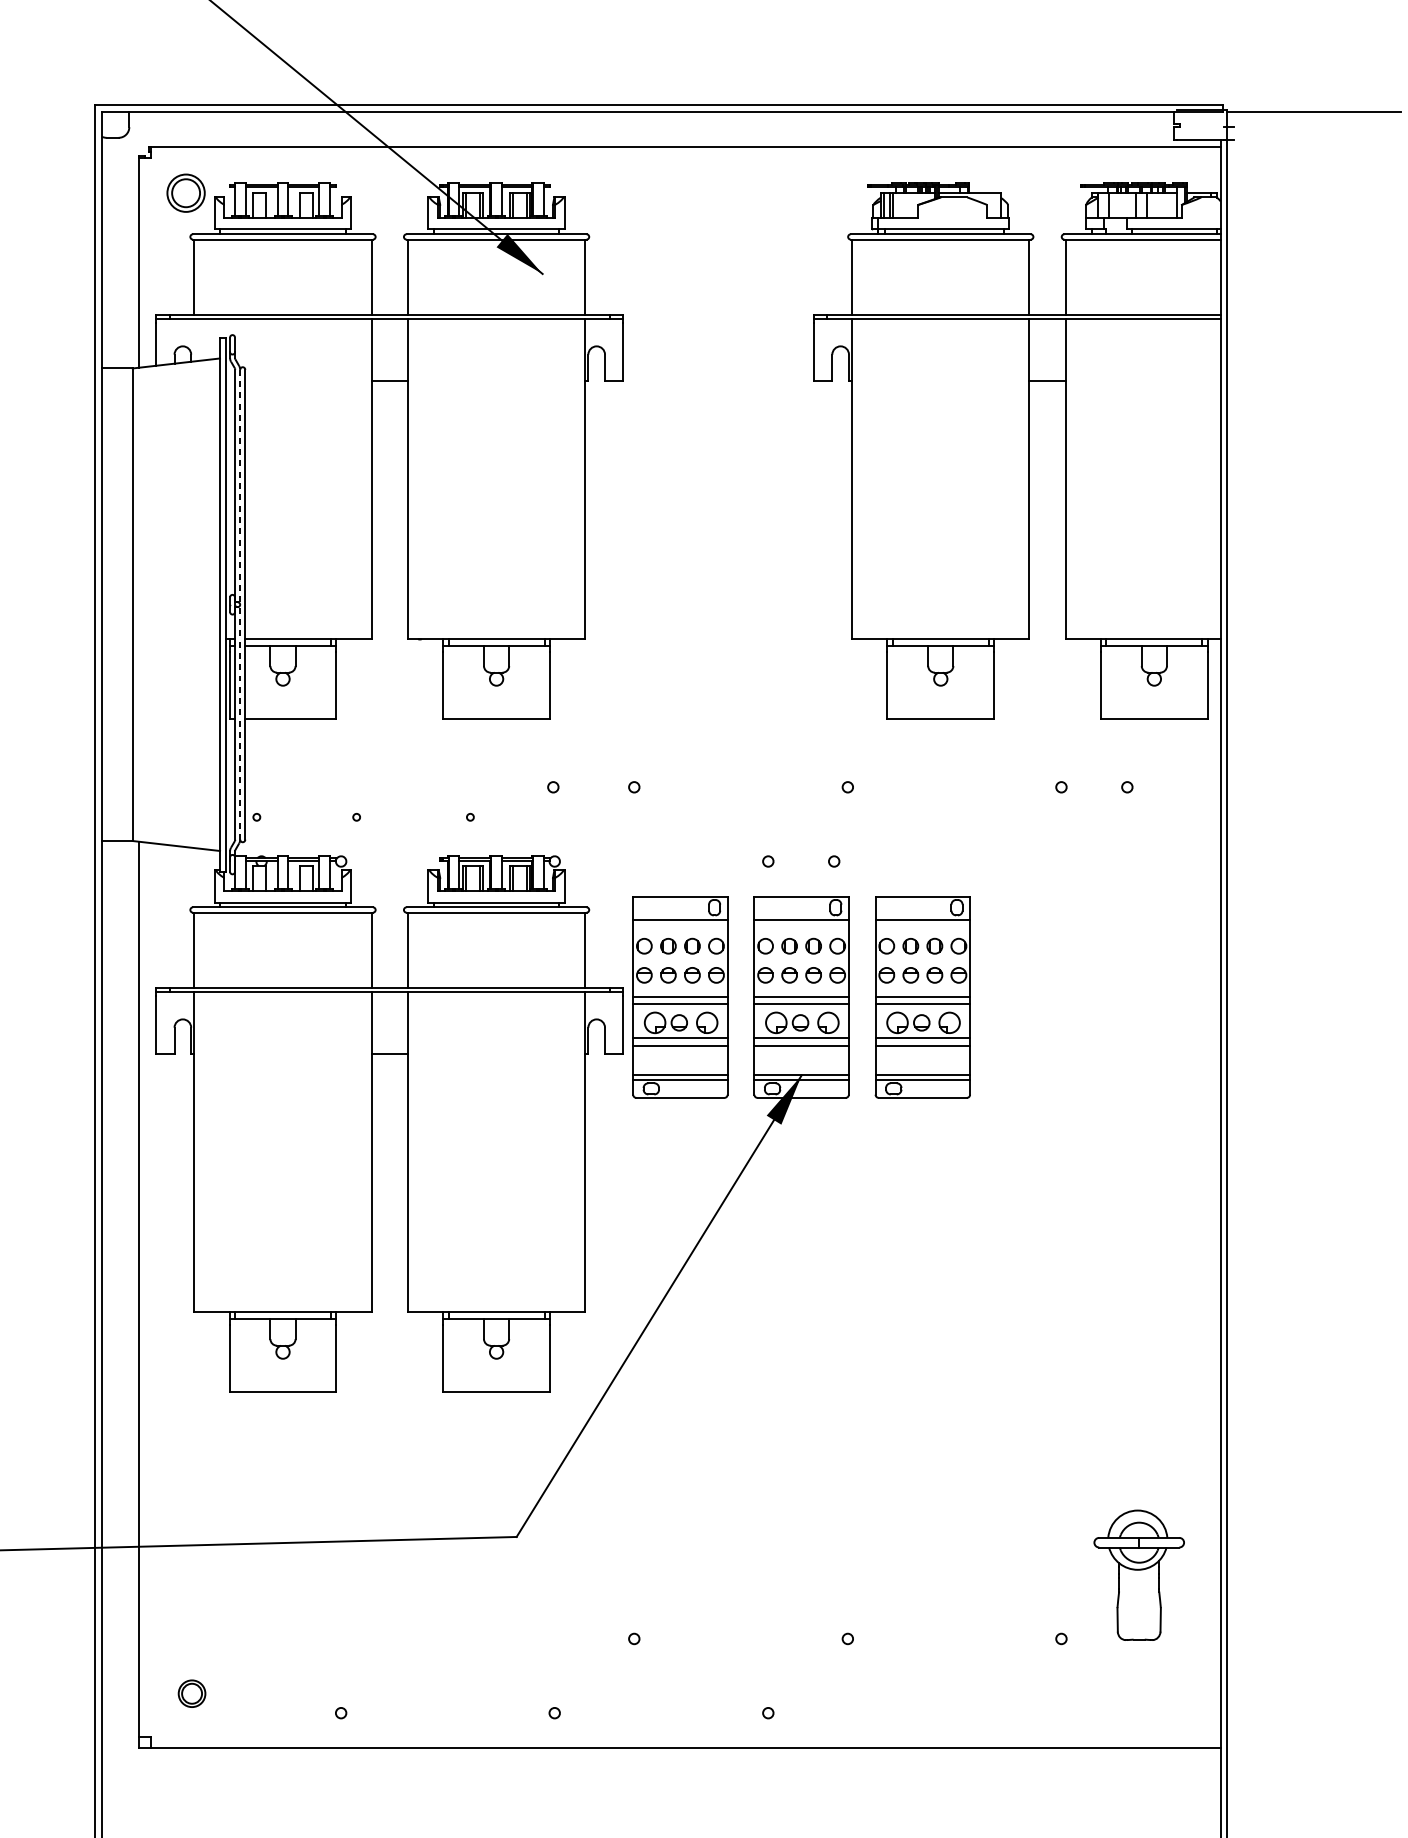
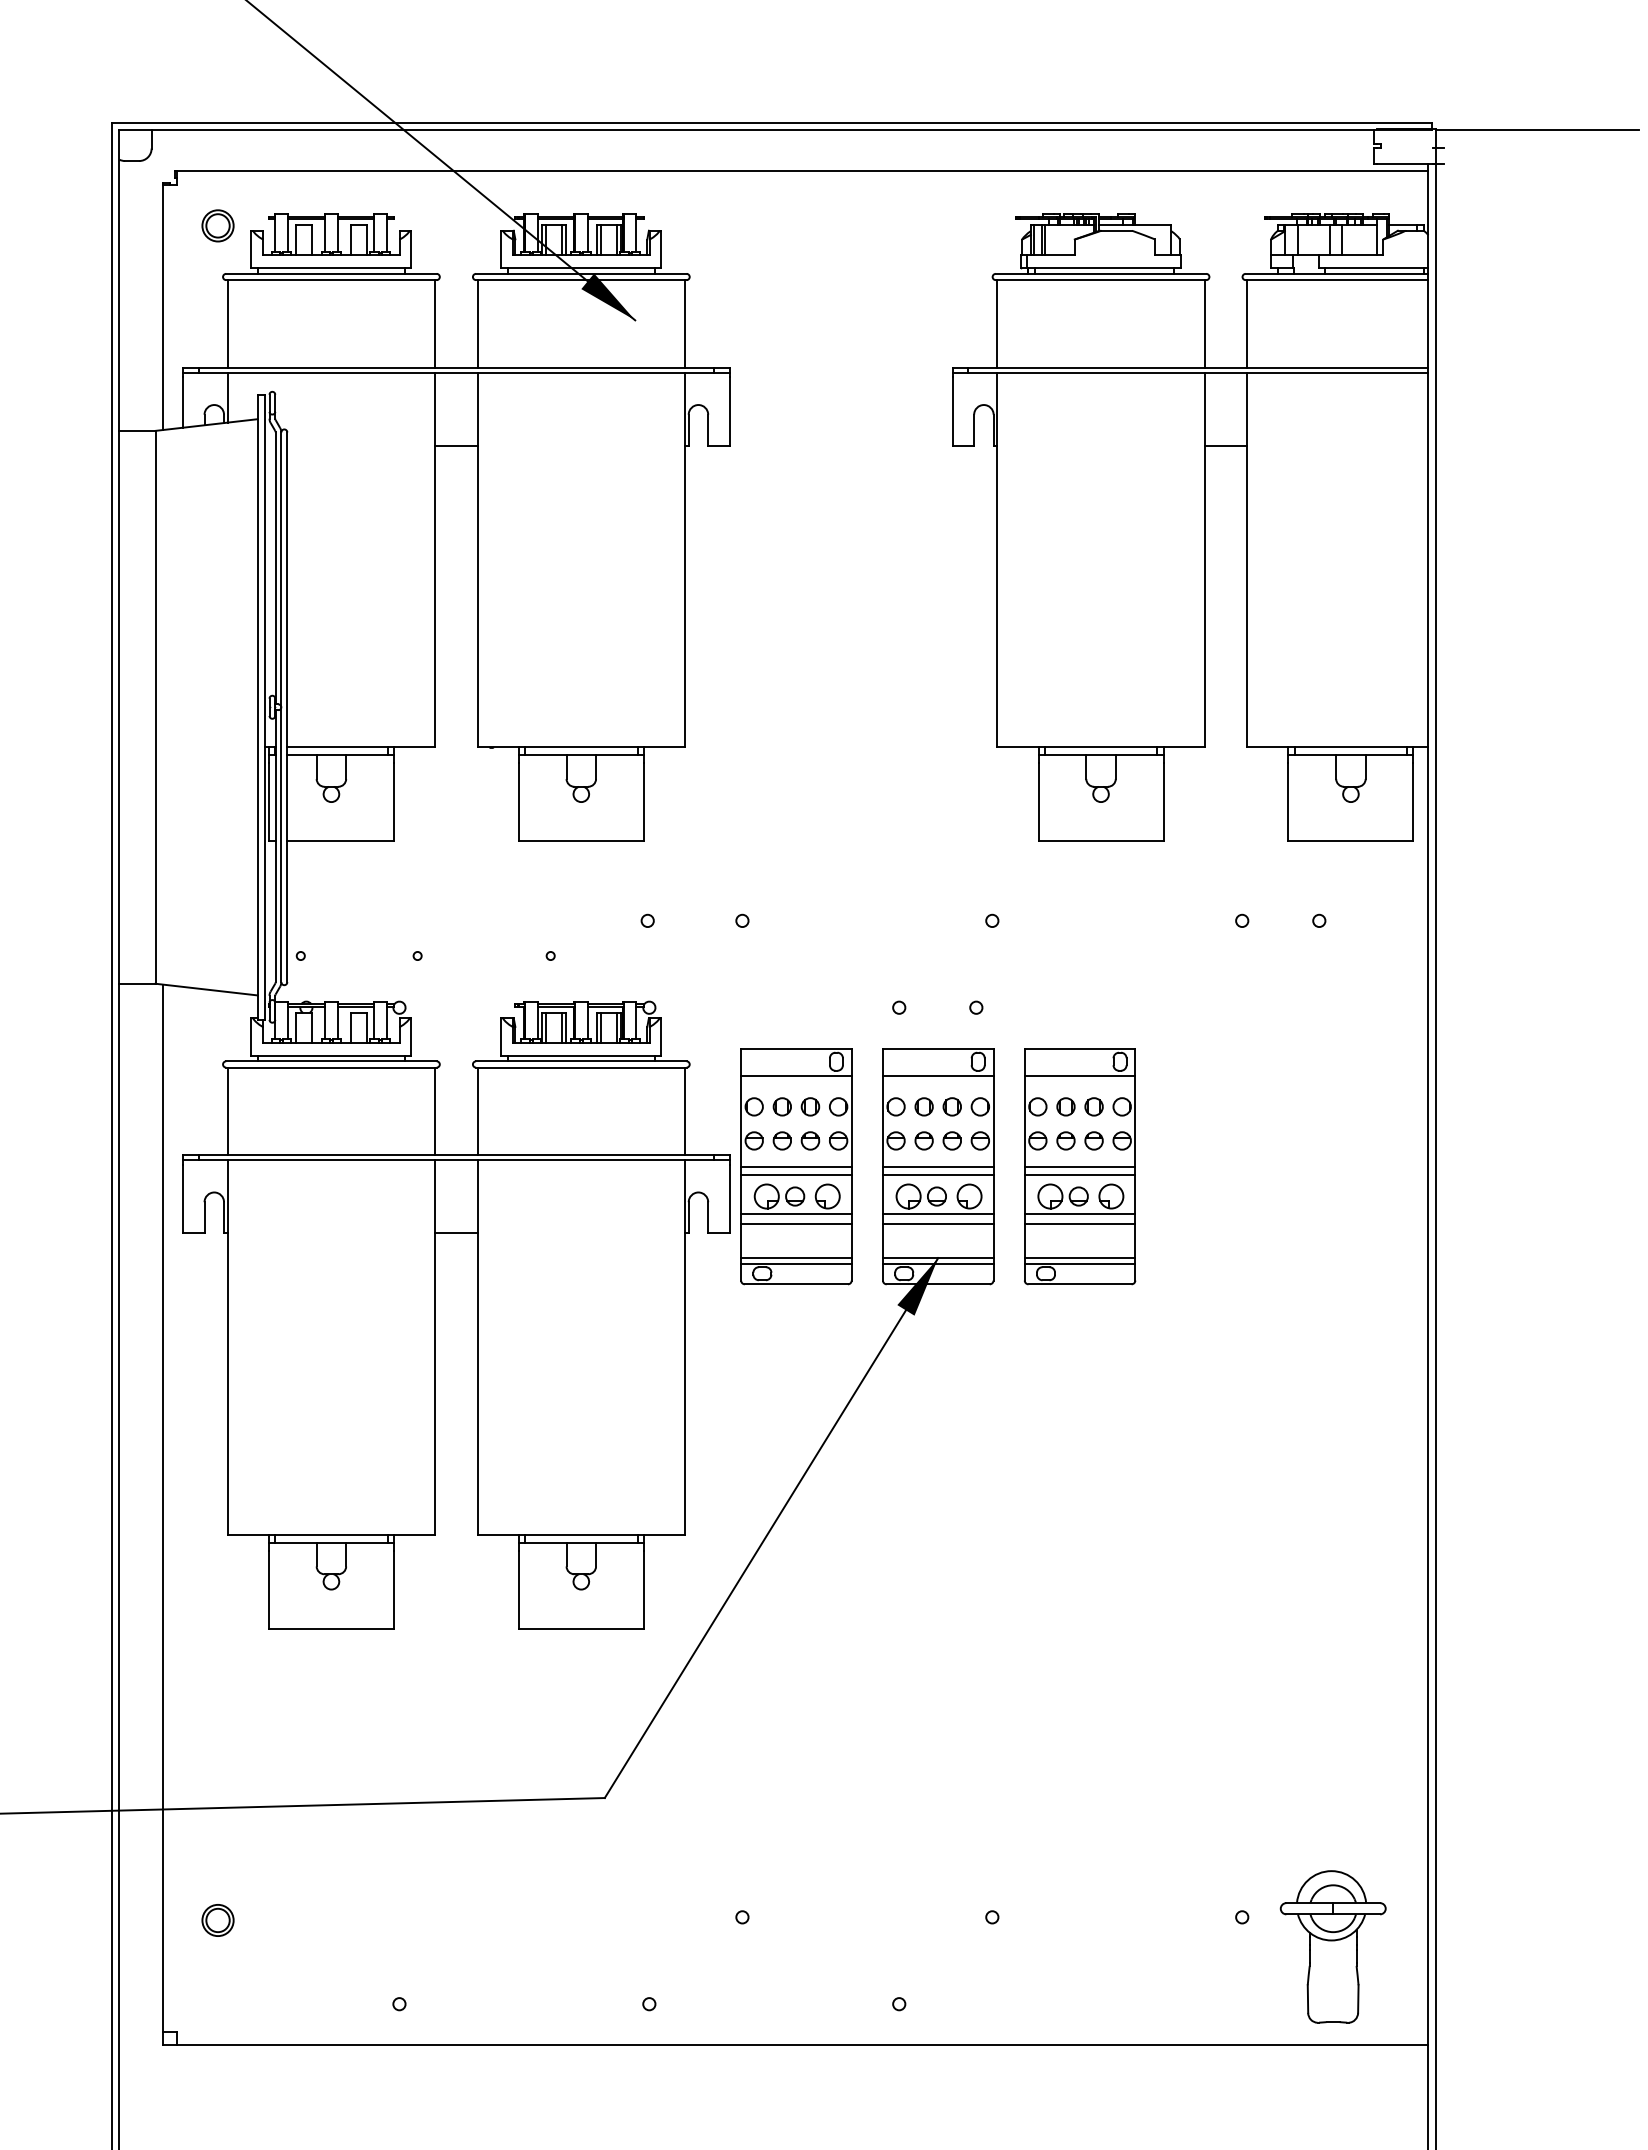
part: (185, 192) -> (217, 225), size x0.71
line: (194, 339) -> (227, 397), added
line: (240, 604) -> (281, 707), dashed -> solid
part: (1138, 1574) -> (1332, 1946), moved
part: (191, 1693) -> (217, 1920), moved

